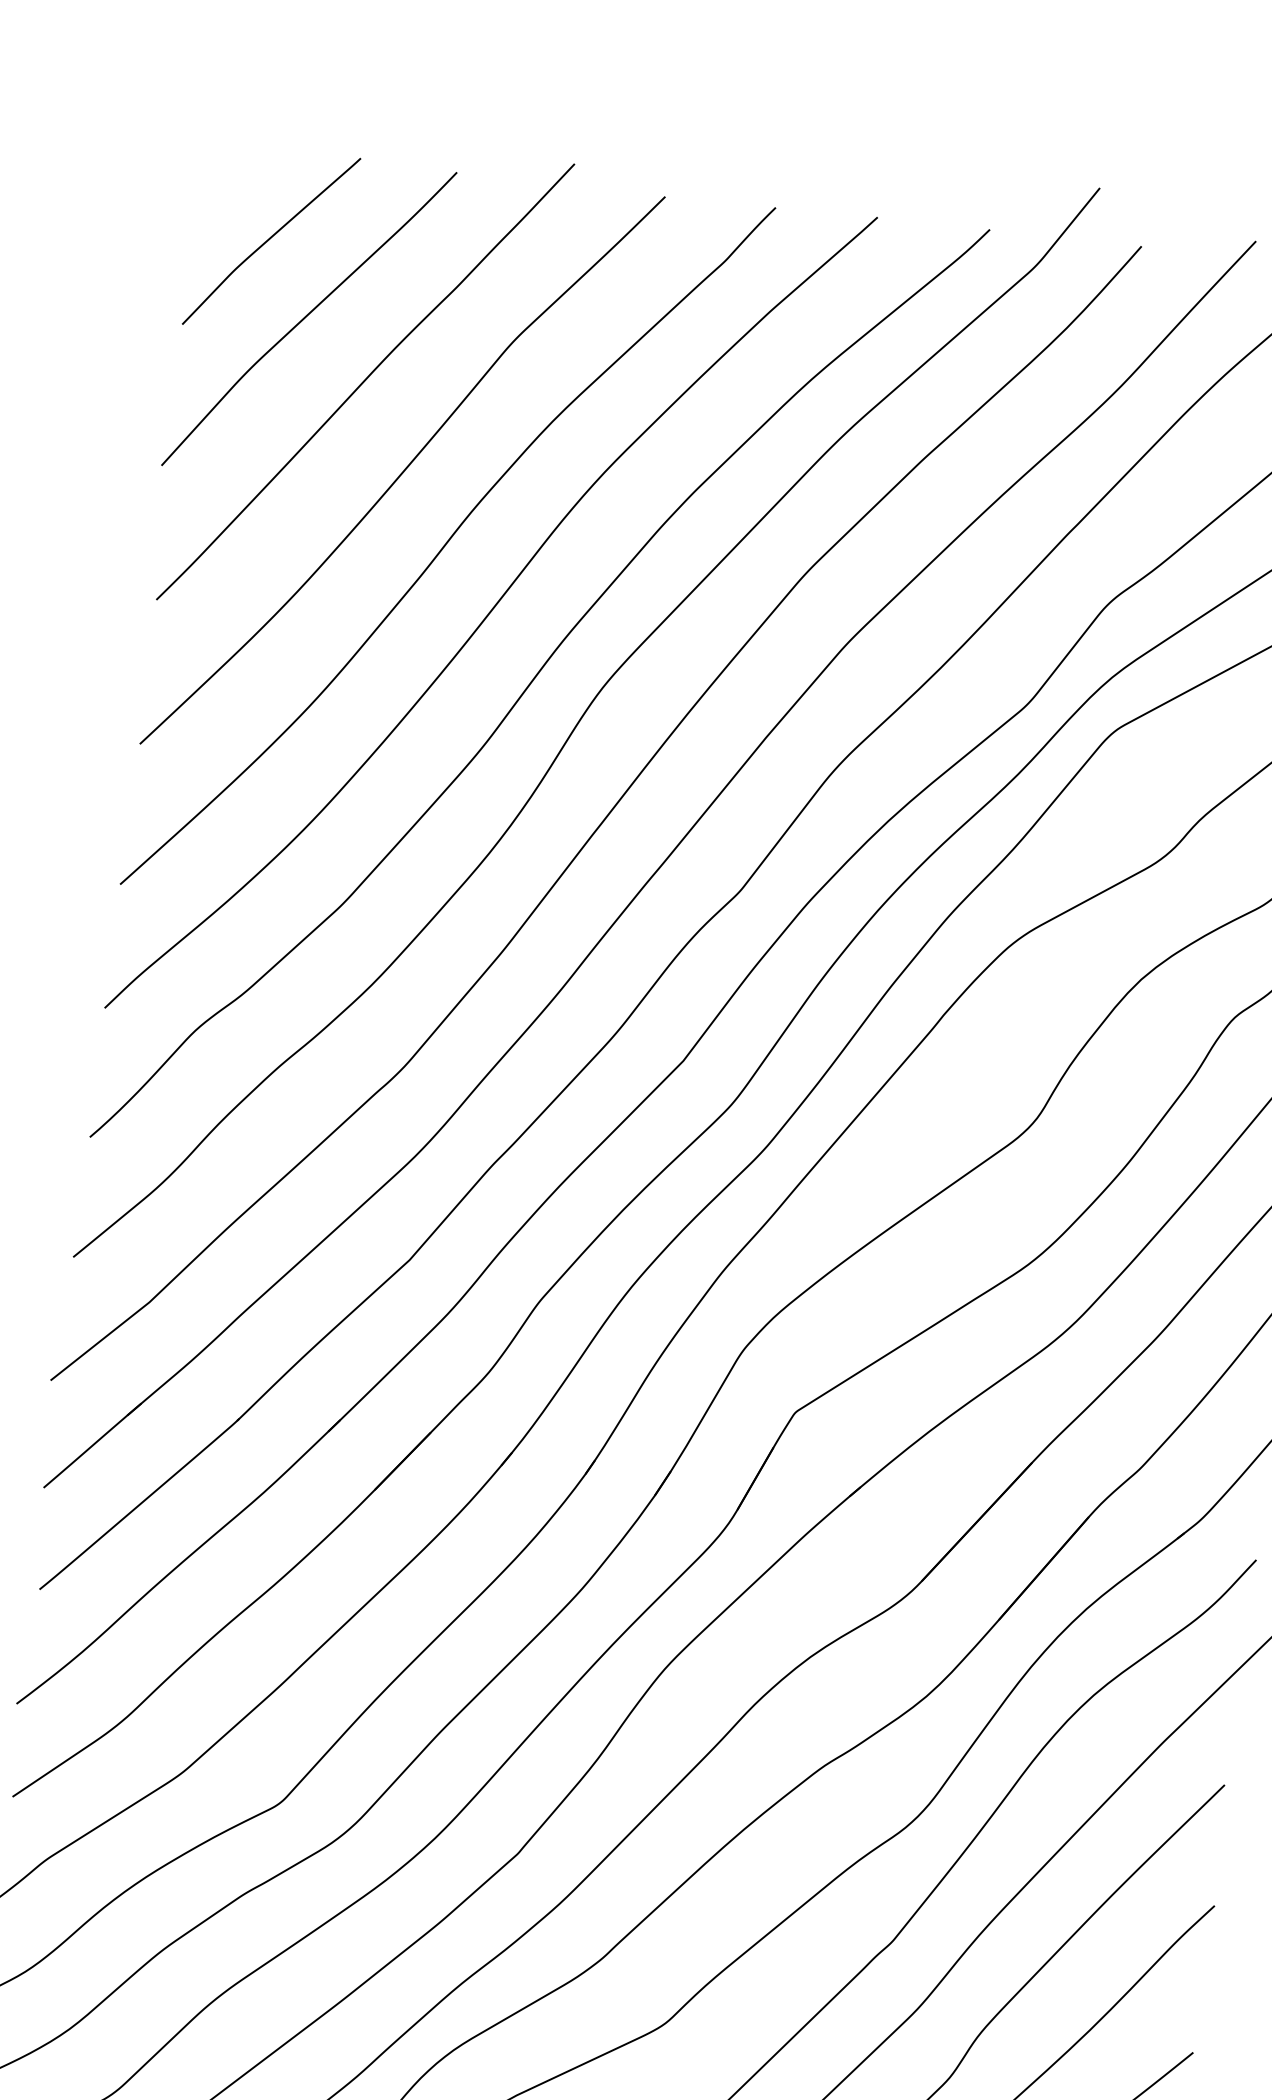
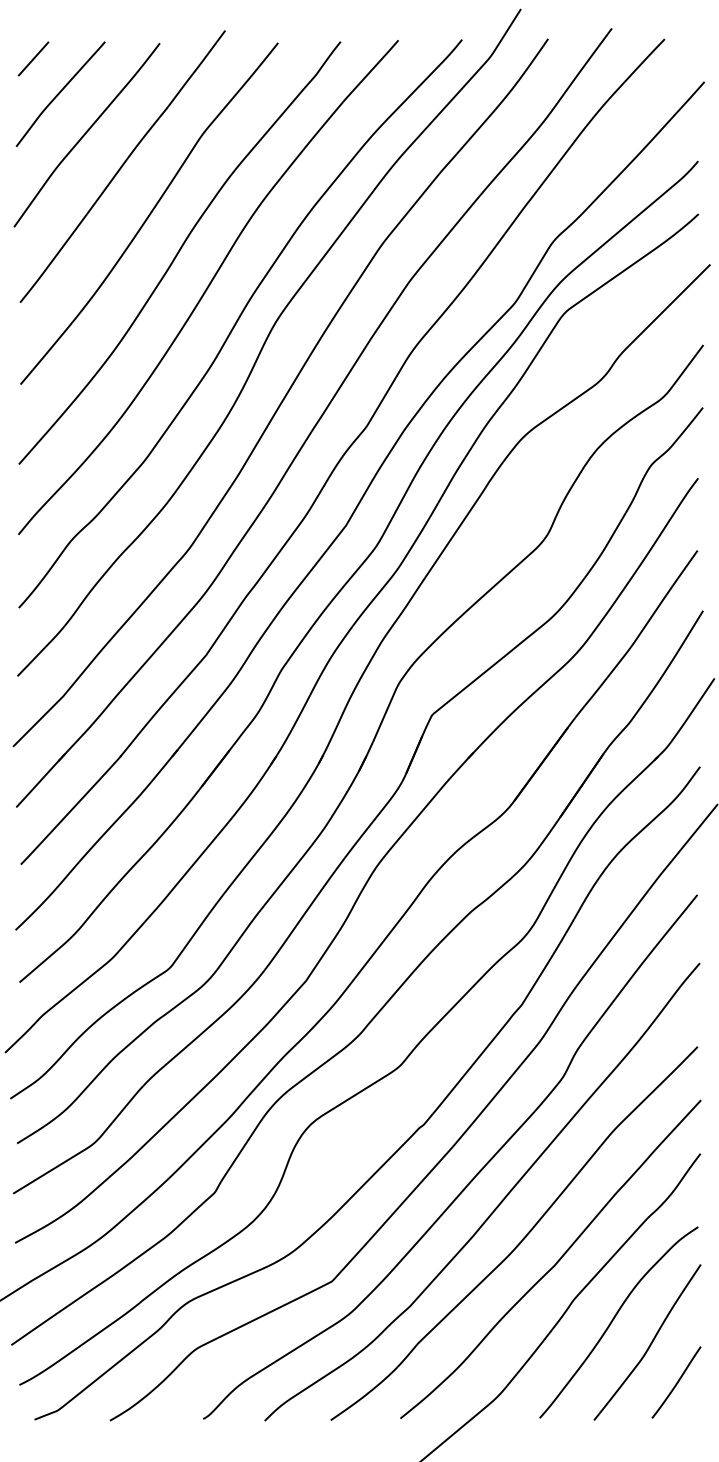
line: (231, 172) -> (33, 58), added

